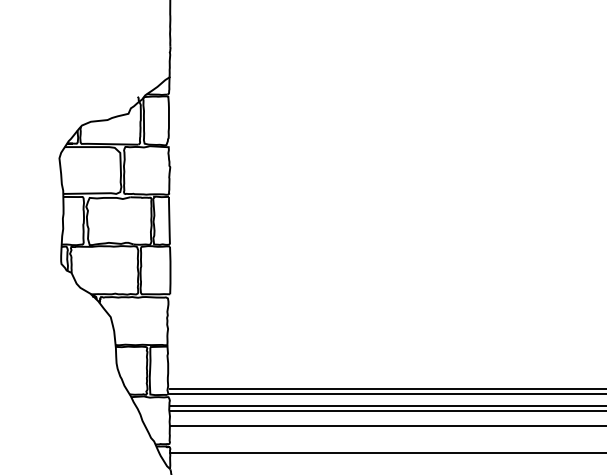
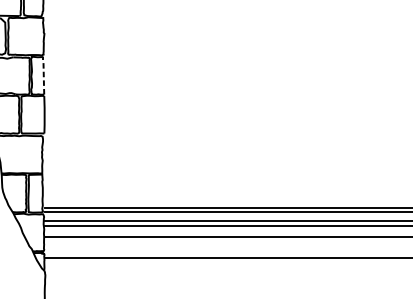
line: (169, 220) -> (43, 75), solid -> dashed

